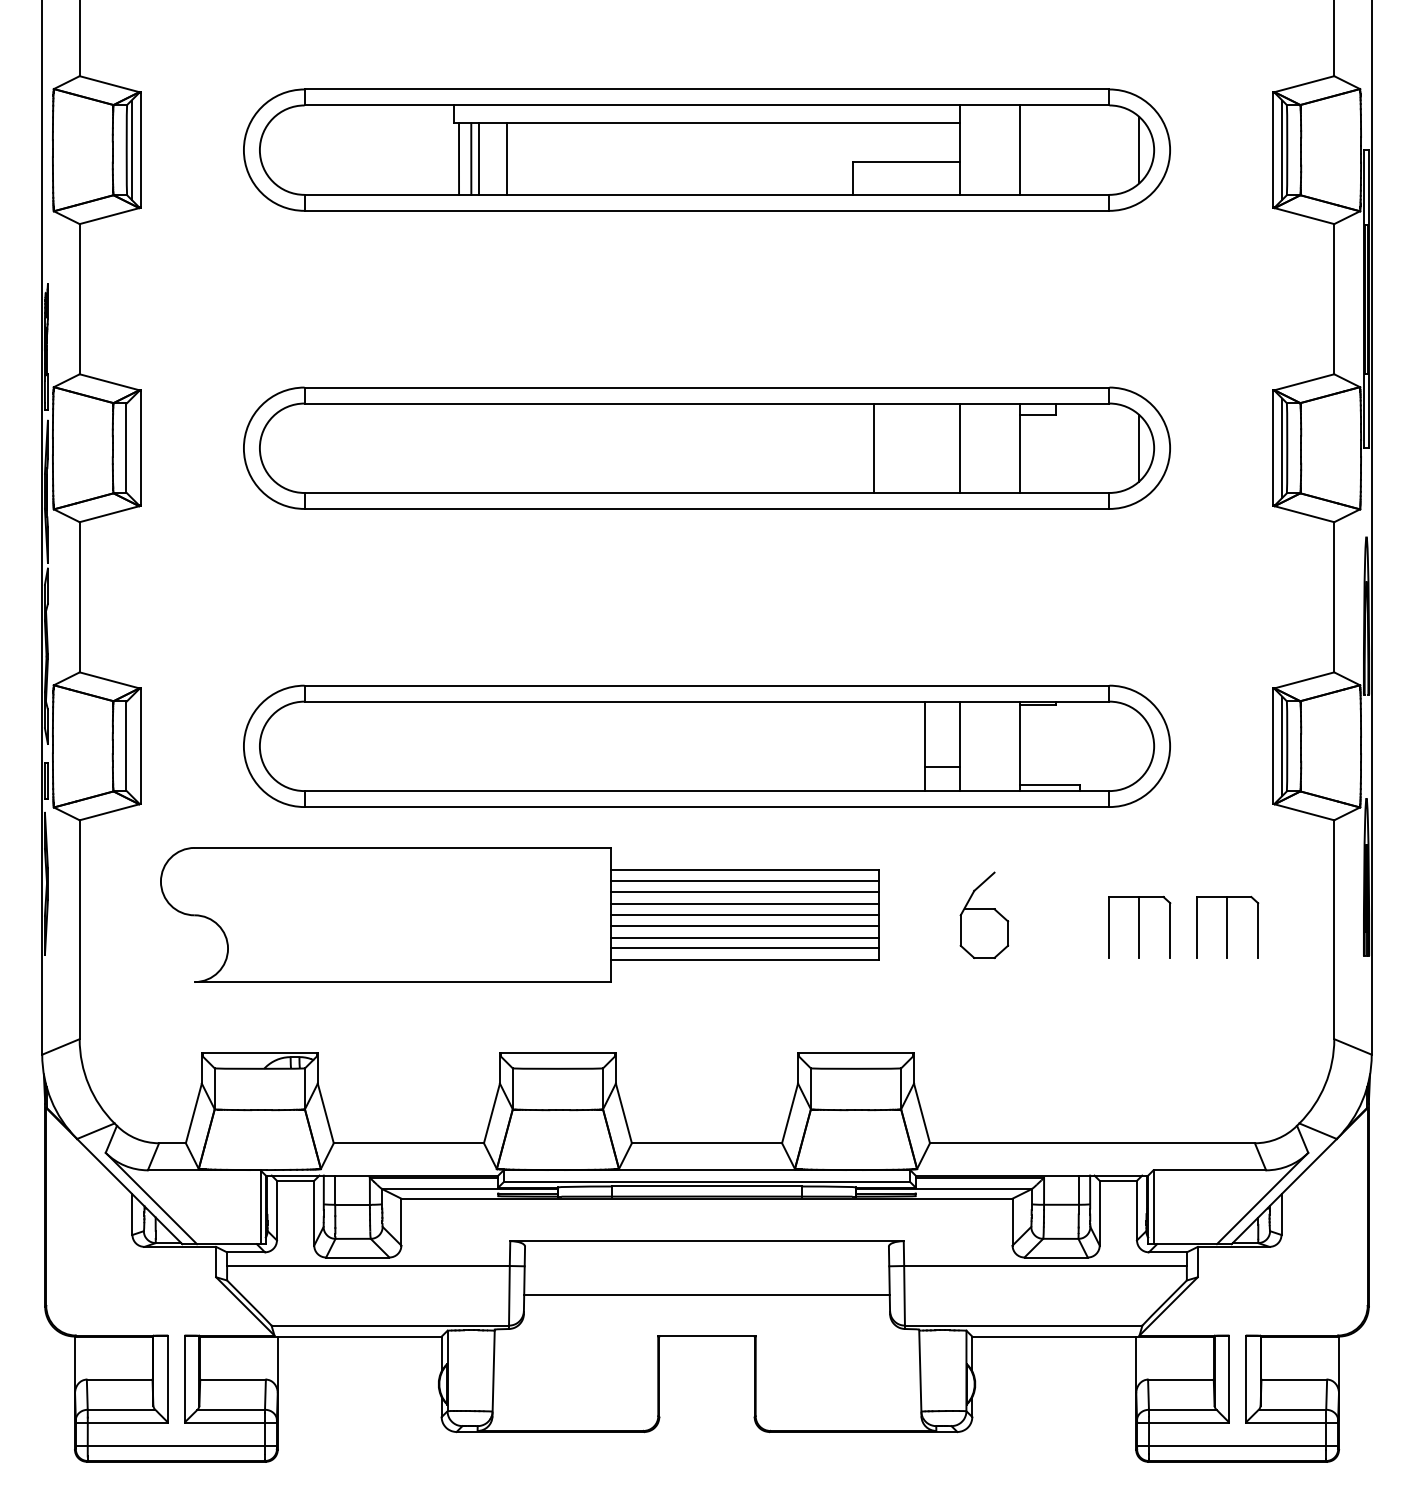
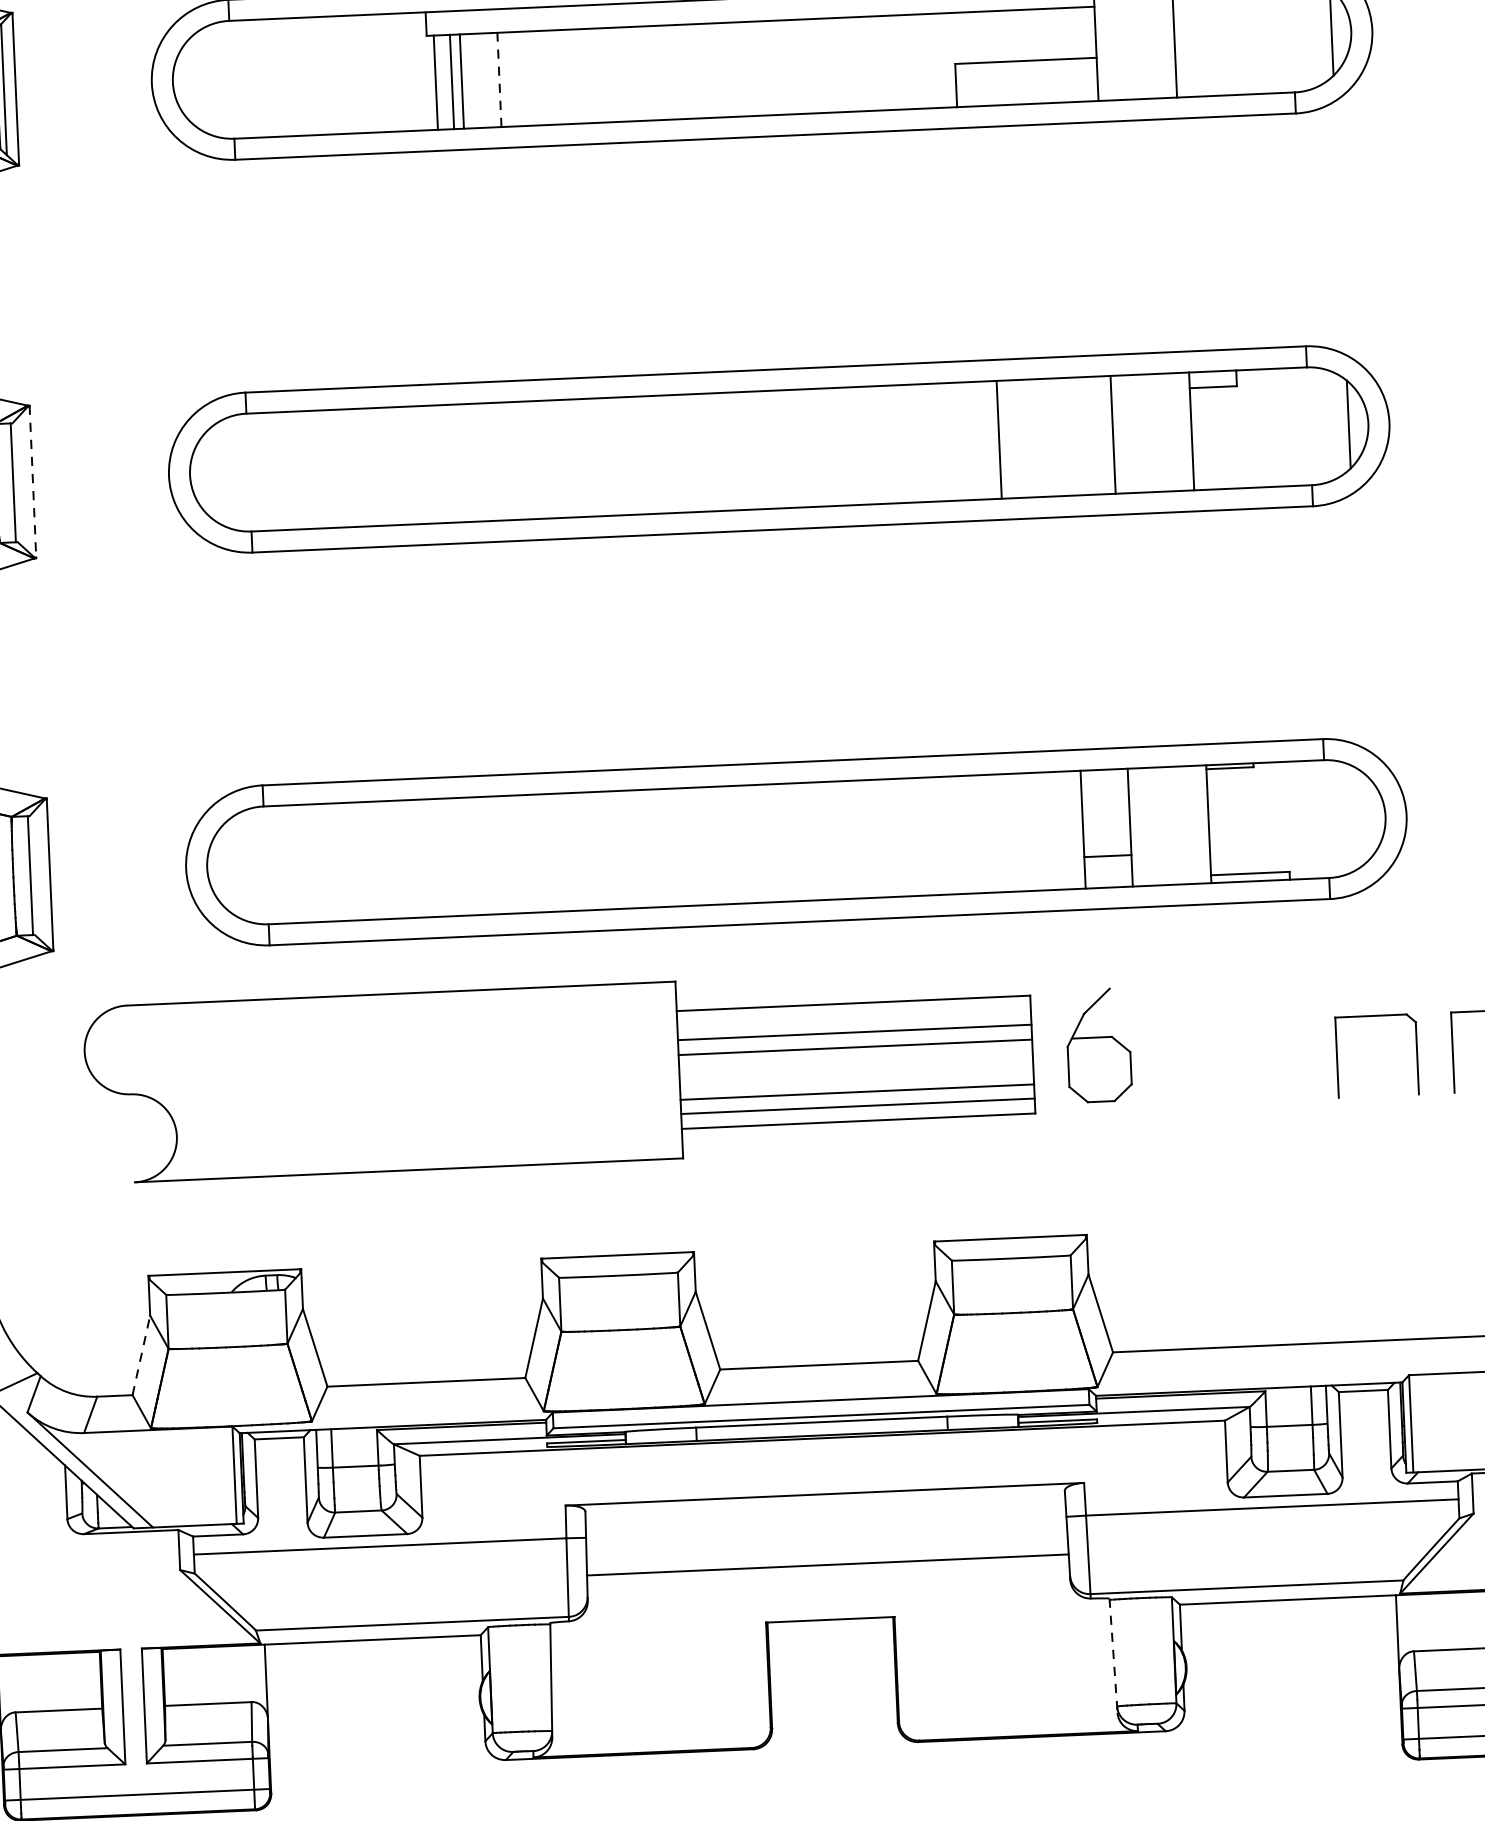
line: (507, 159) -> (499, 80), solid -> dashed
line: (140, 448) -> (32, 482), solid -> dashed
line: (744, 881) -> (853, 1018), removed
part: (984, 914) -> (1098, 1044), moved
line: (744, 915) -> (855, 1062), removed
line: (744, 926) -> (856, 1077), removed
line: (1138, 927) -> (1375, 1056), removed
line: (193, 1113) -> (140, 1355), solid -> dashed
line: (920, 1373) -> (1113, 1656), solid -> dashed

